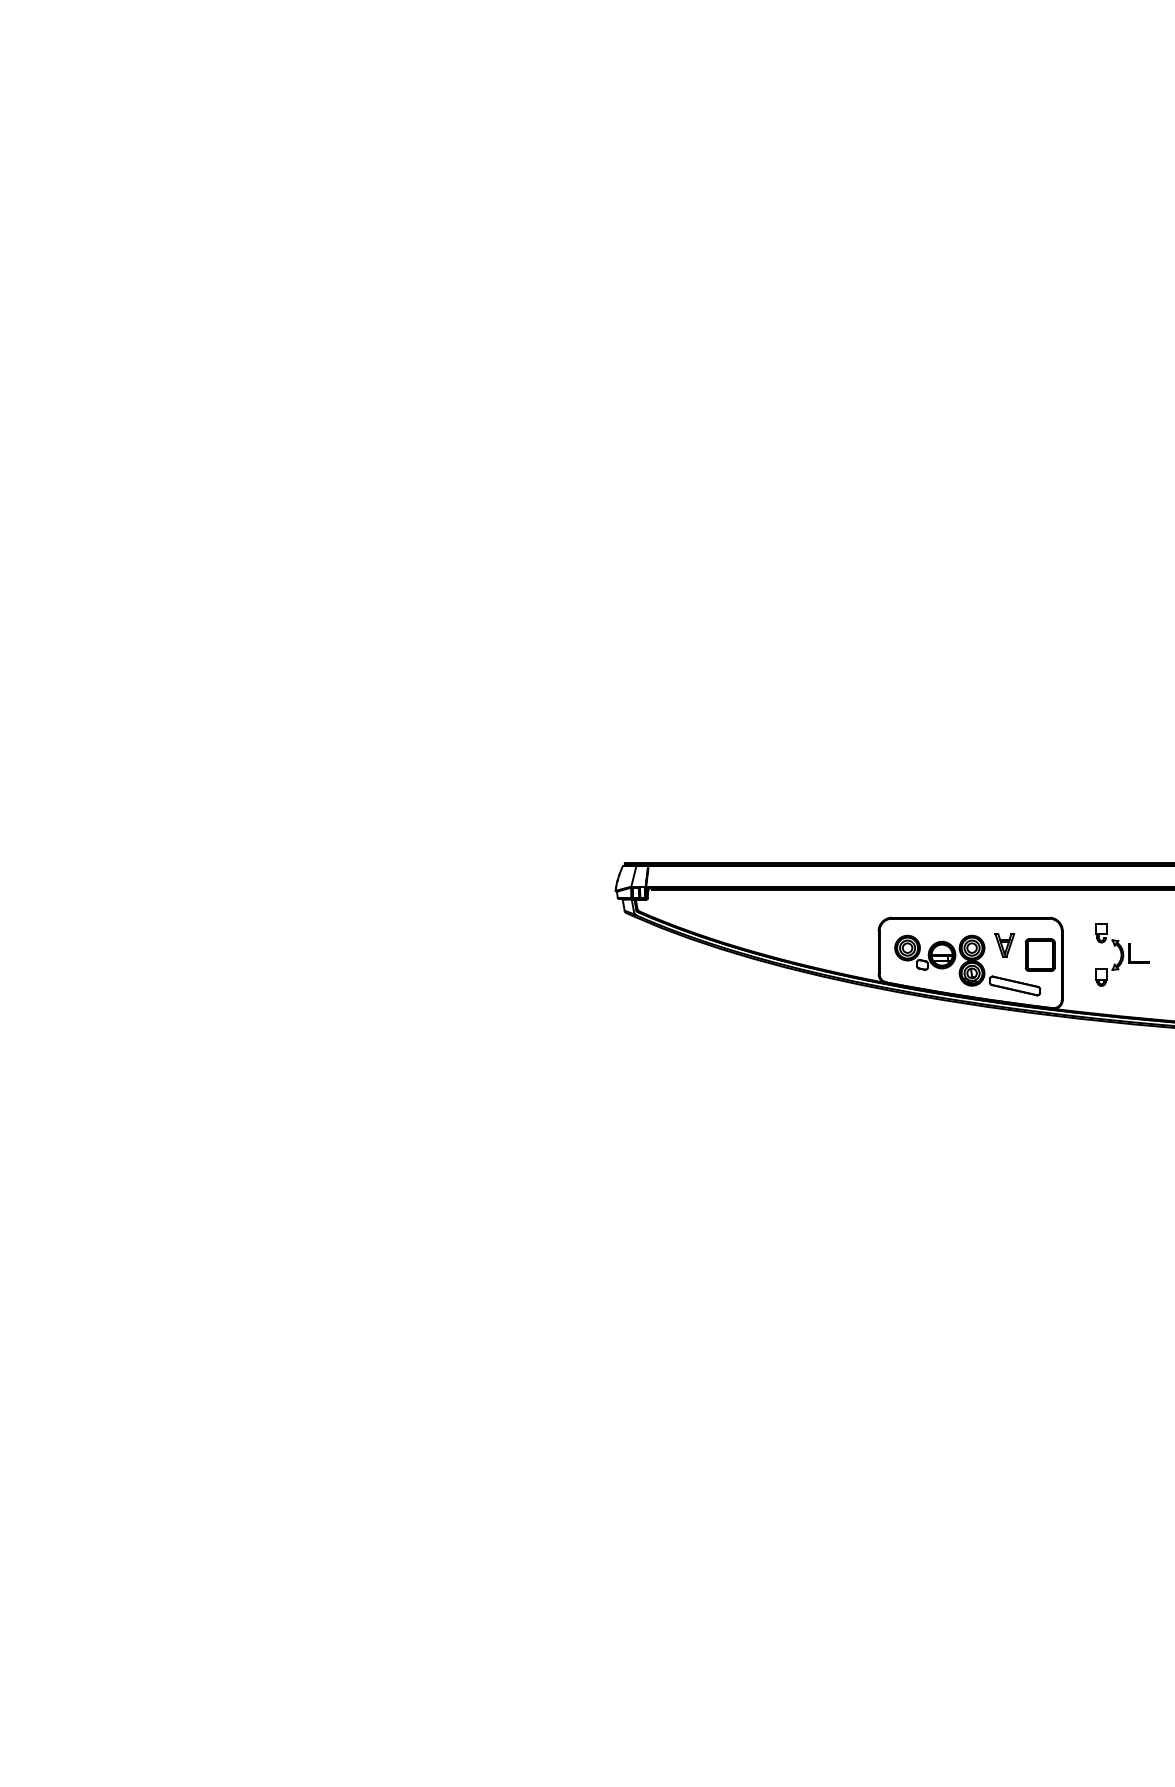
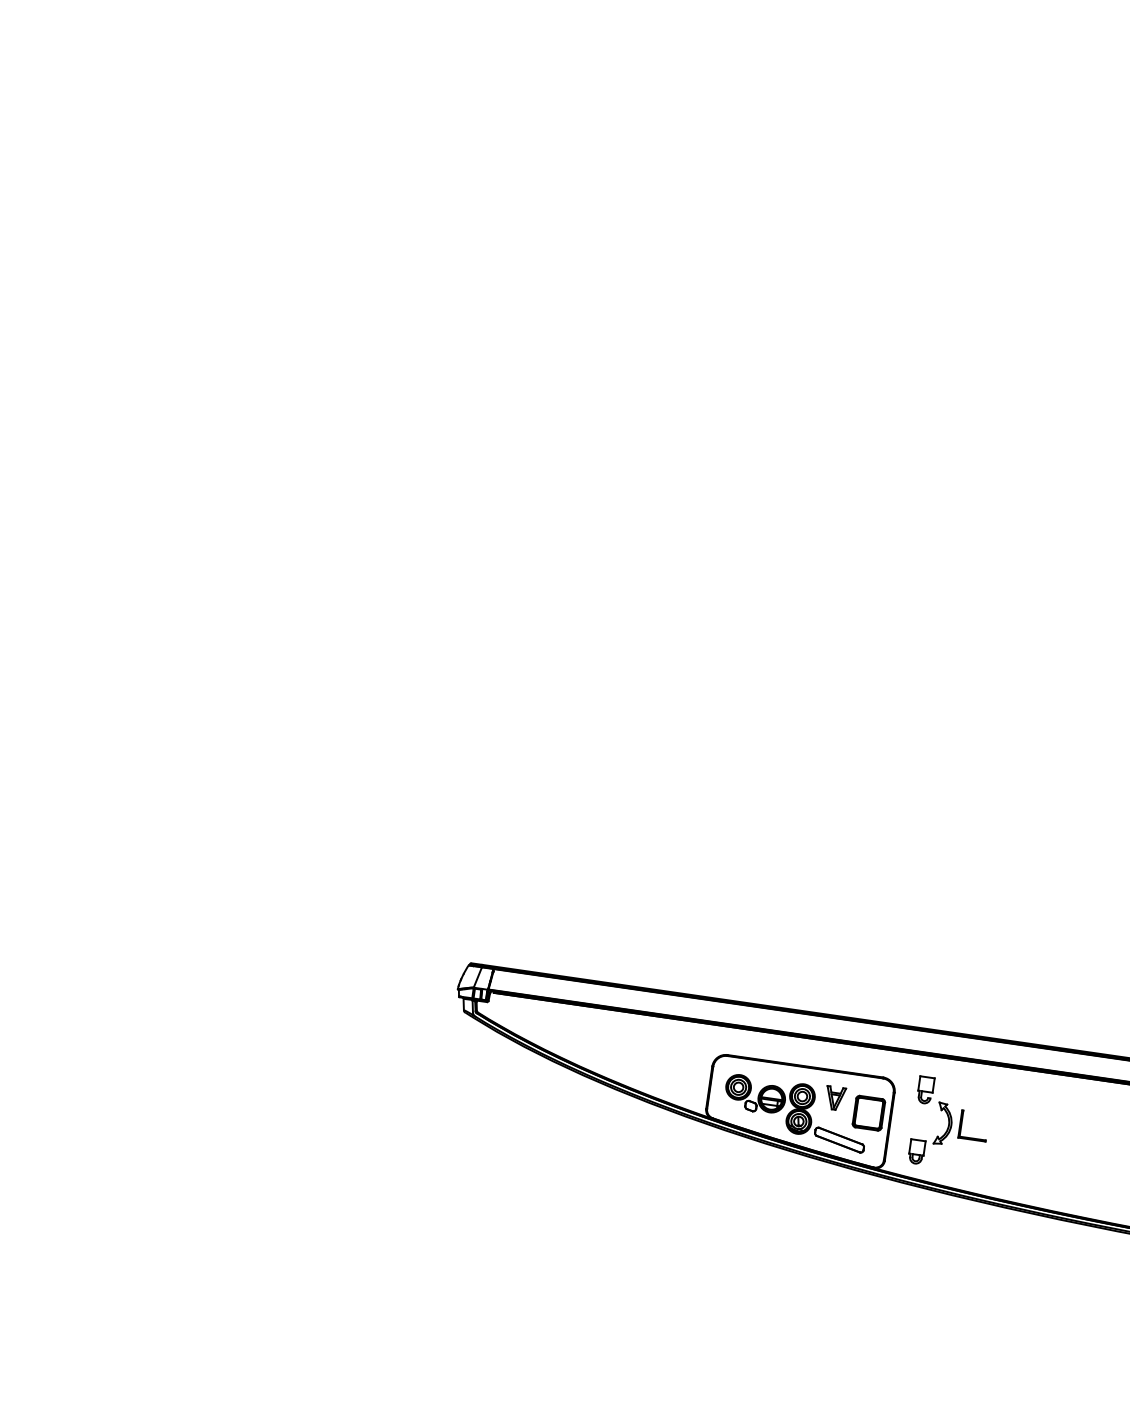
part: (1122, 954) -> (950, 1124), size x1.4

